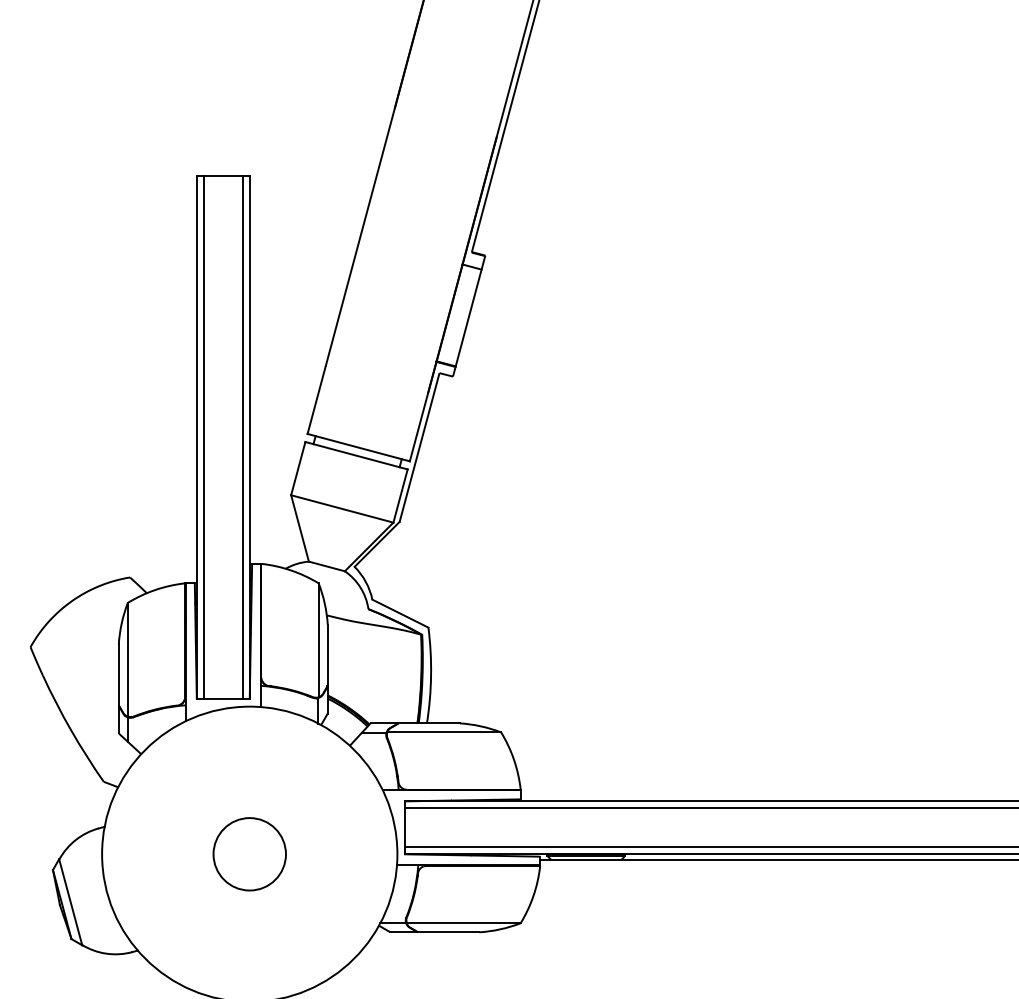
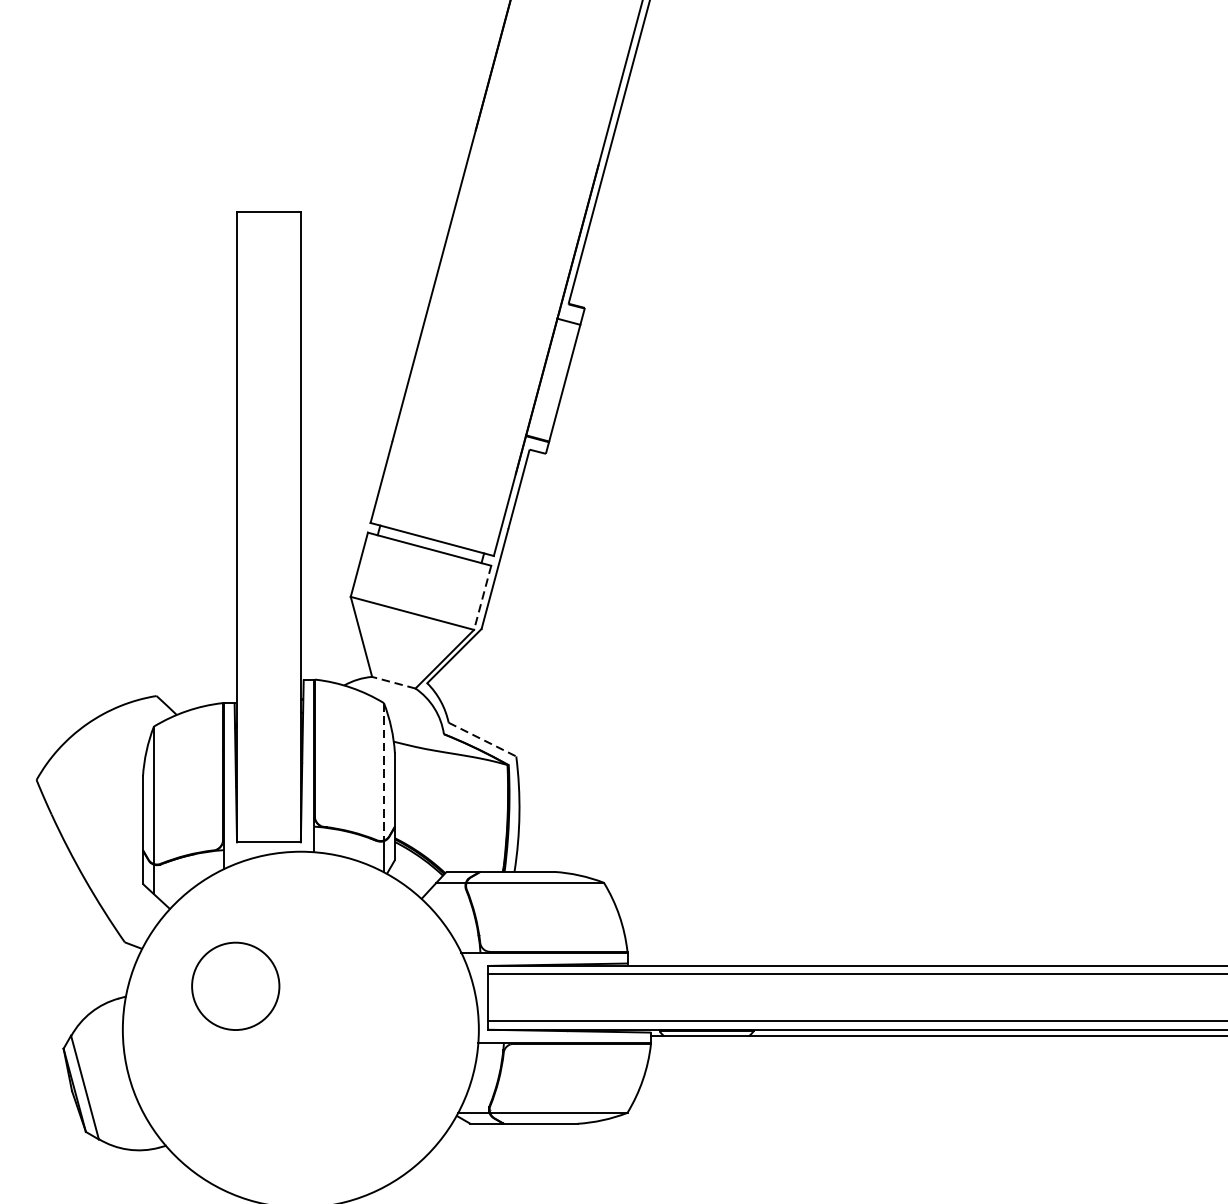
line: (203, 436) -> (245, 526), removed
line: (242, 436) -> (292, 526), removed
line: (400, 496) -> (482, 598), solid -> dashed
line: (326, 566) -> (393, 682), solid -> dashed
line: (400, 613) -> (482, 739), solid -> dashed
line: (318, 640) -> (383, 771), solid -> dashed
circle: (249, 854) -> (235, 986), moved

